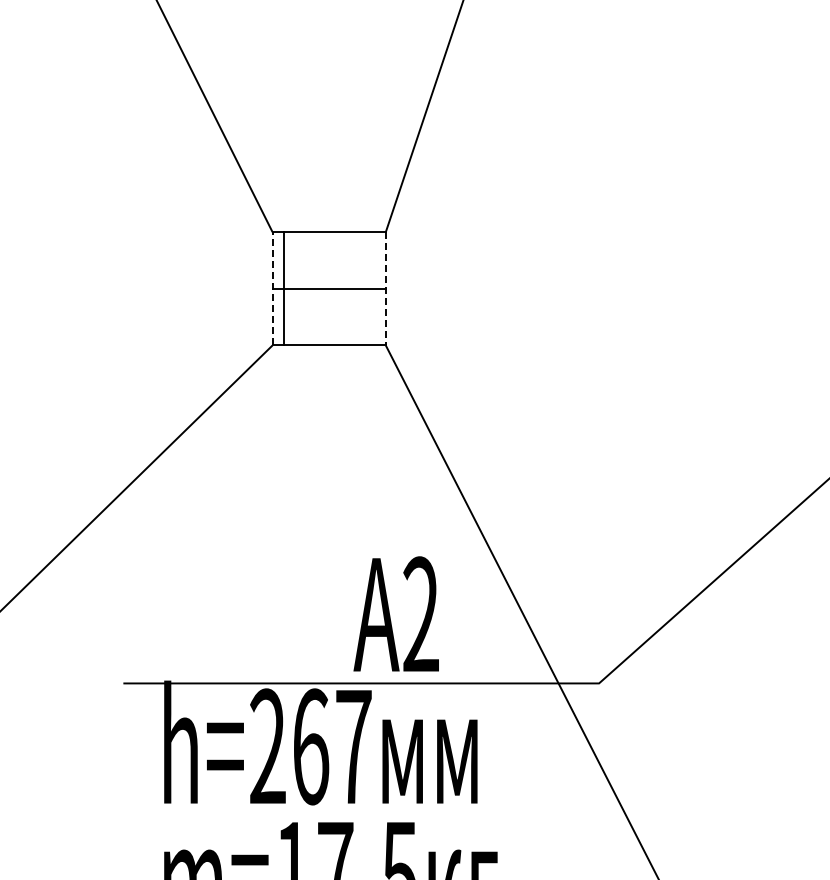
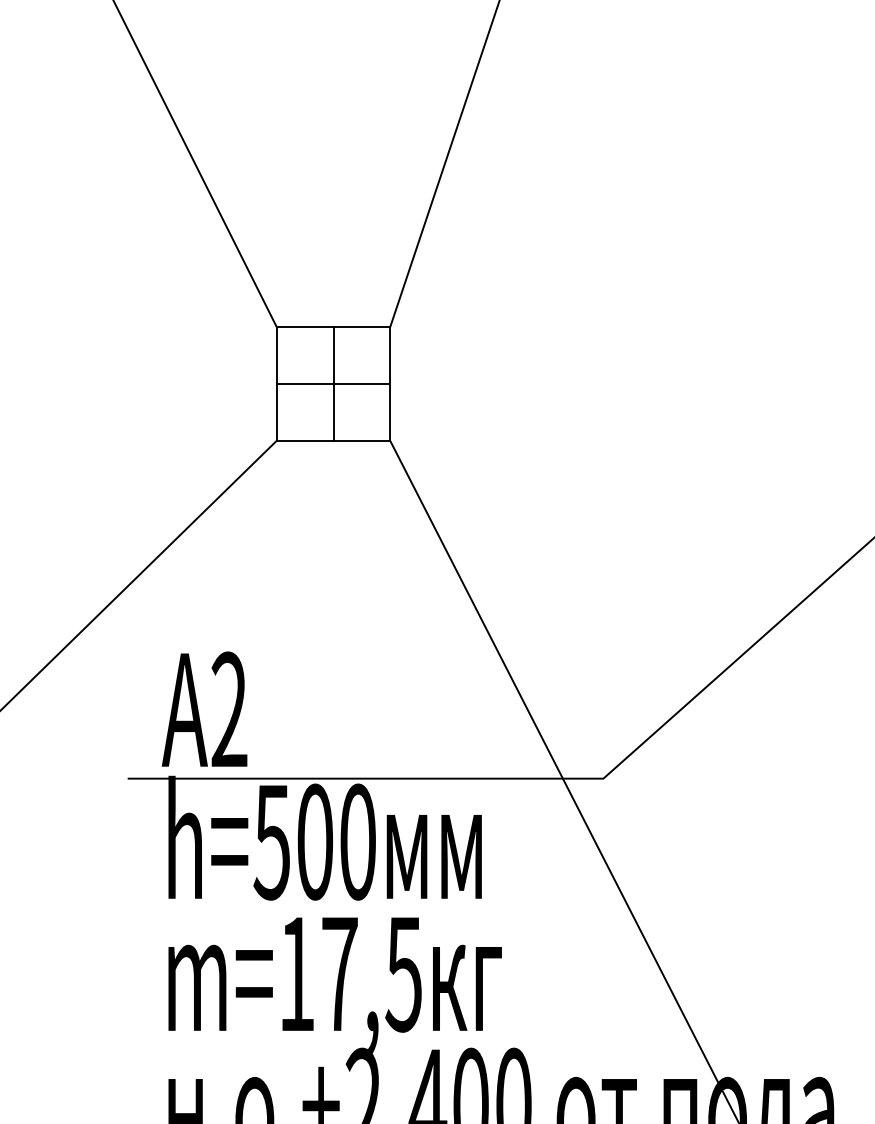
line: (284, 288) -> (333, 383), moved
line: (272, 289) -> (276, 384), dashed -> solid
line: (386, 289) -> (390, 384), dashed -> solid
text: (396, 613) -> (204, 708), moved
text: (310, 746) -> (314, 841), h=267 -> h=500

